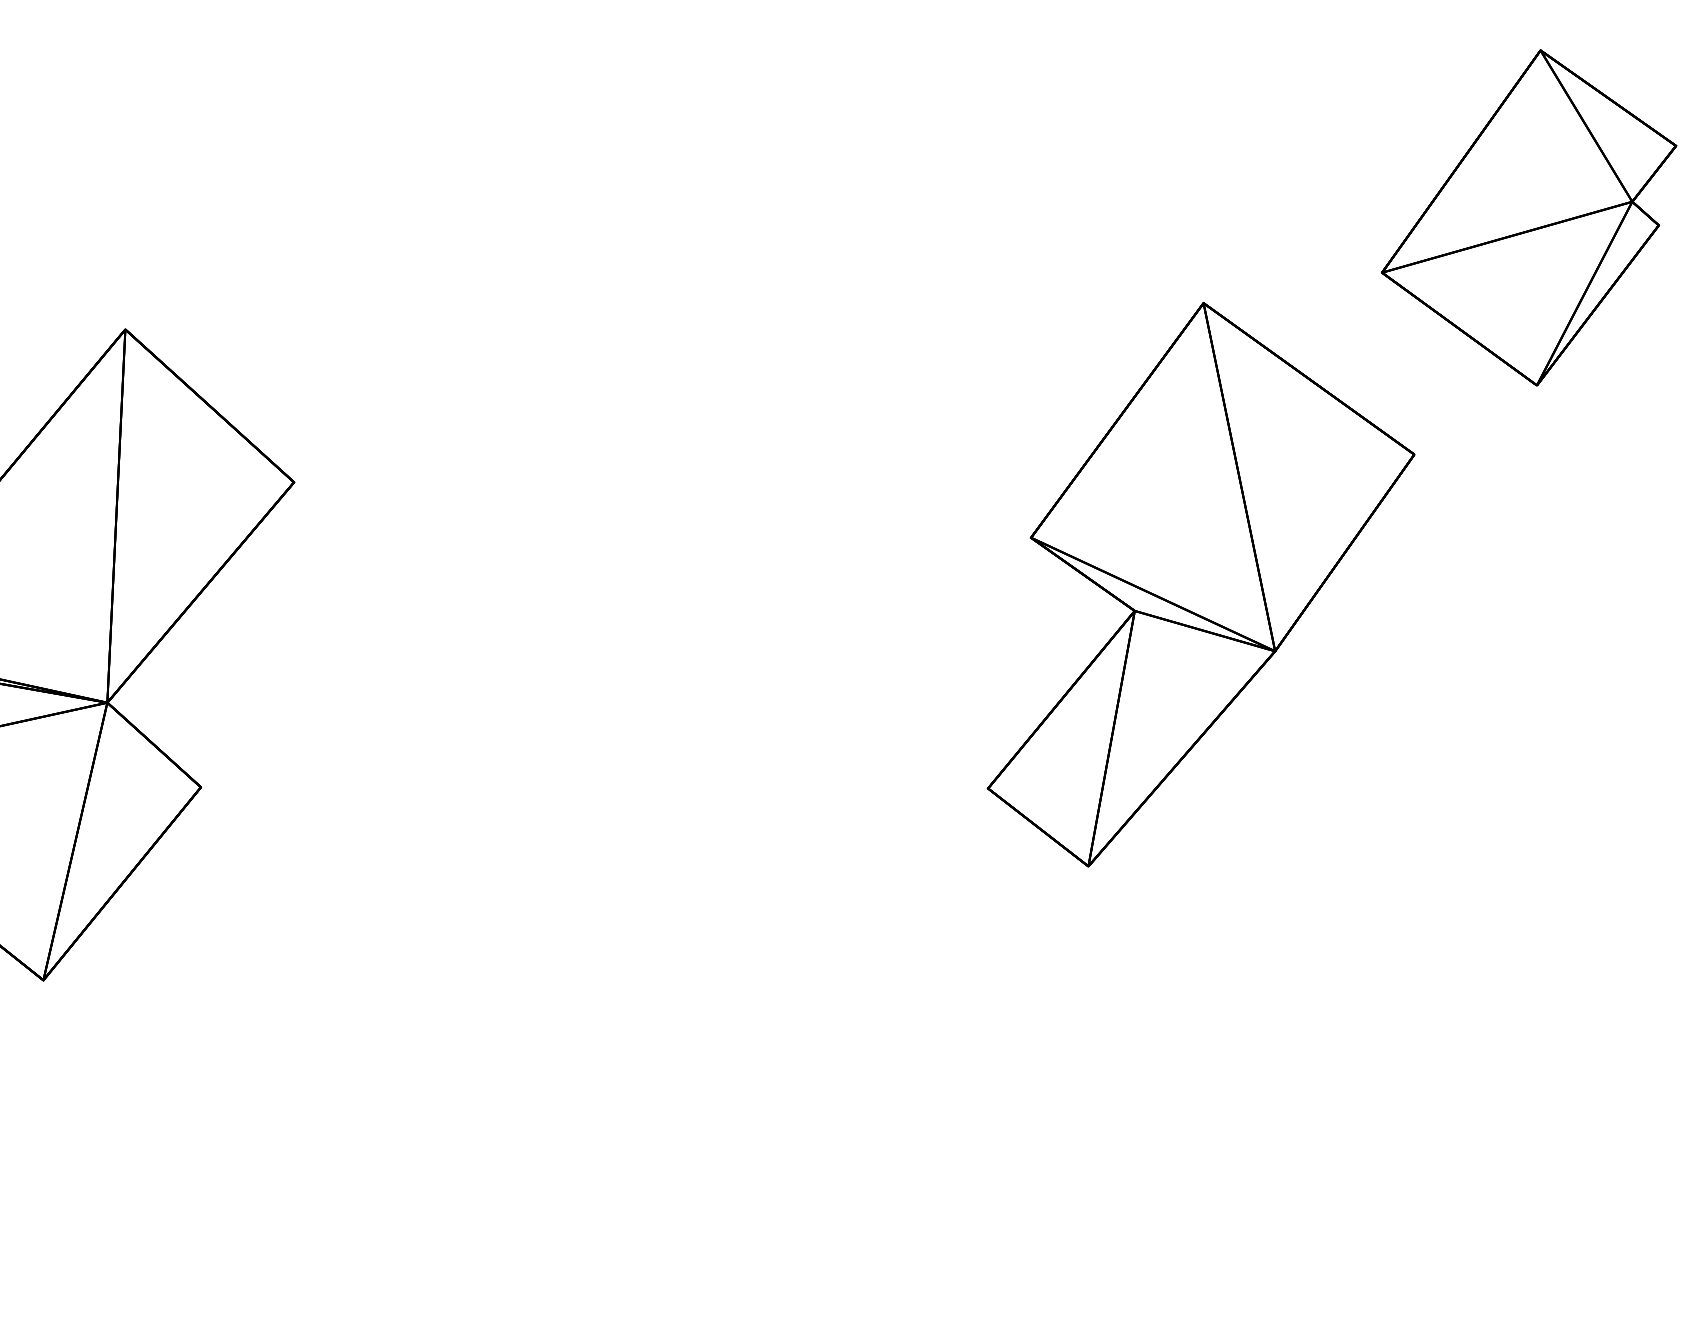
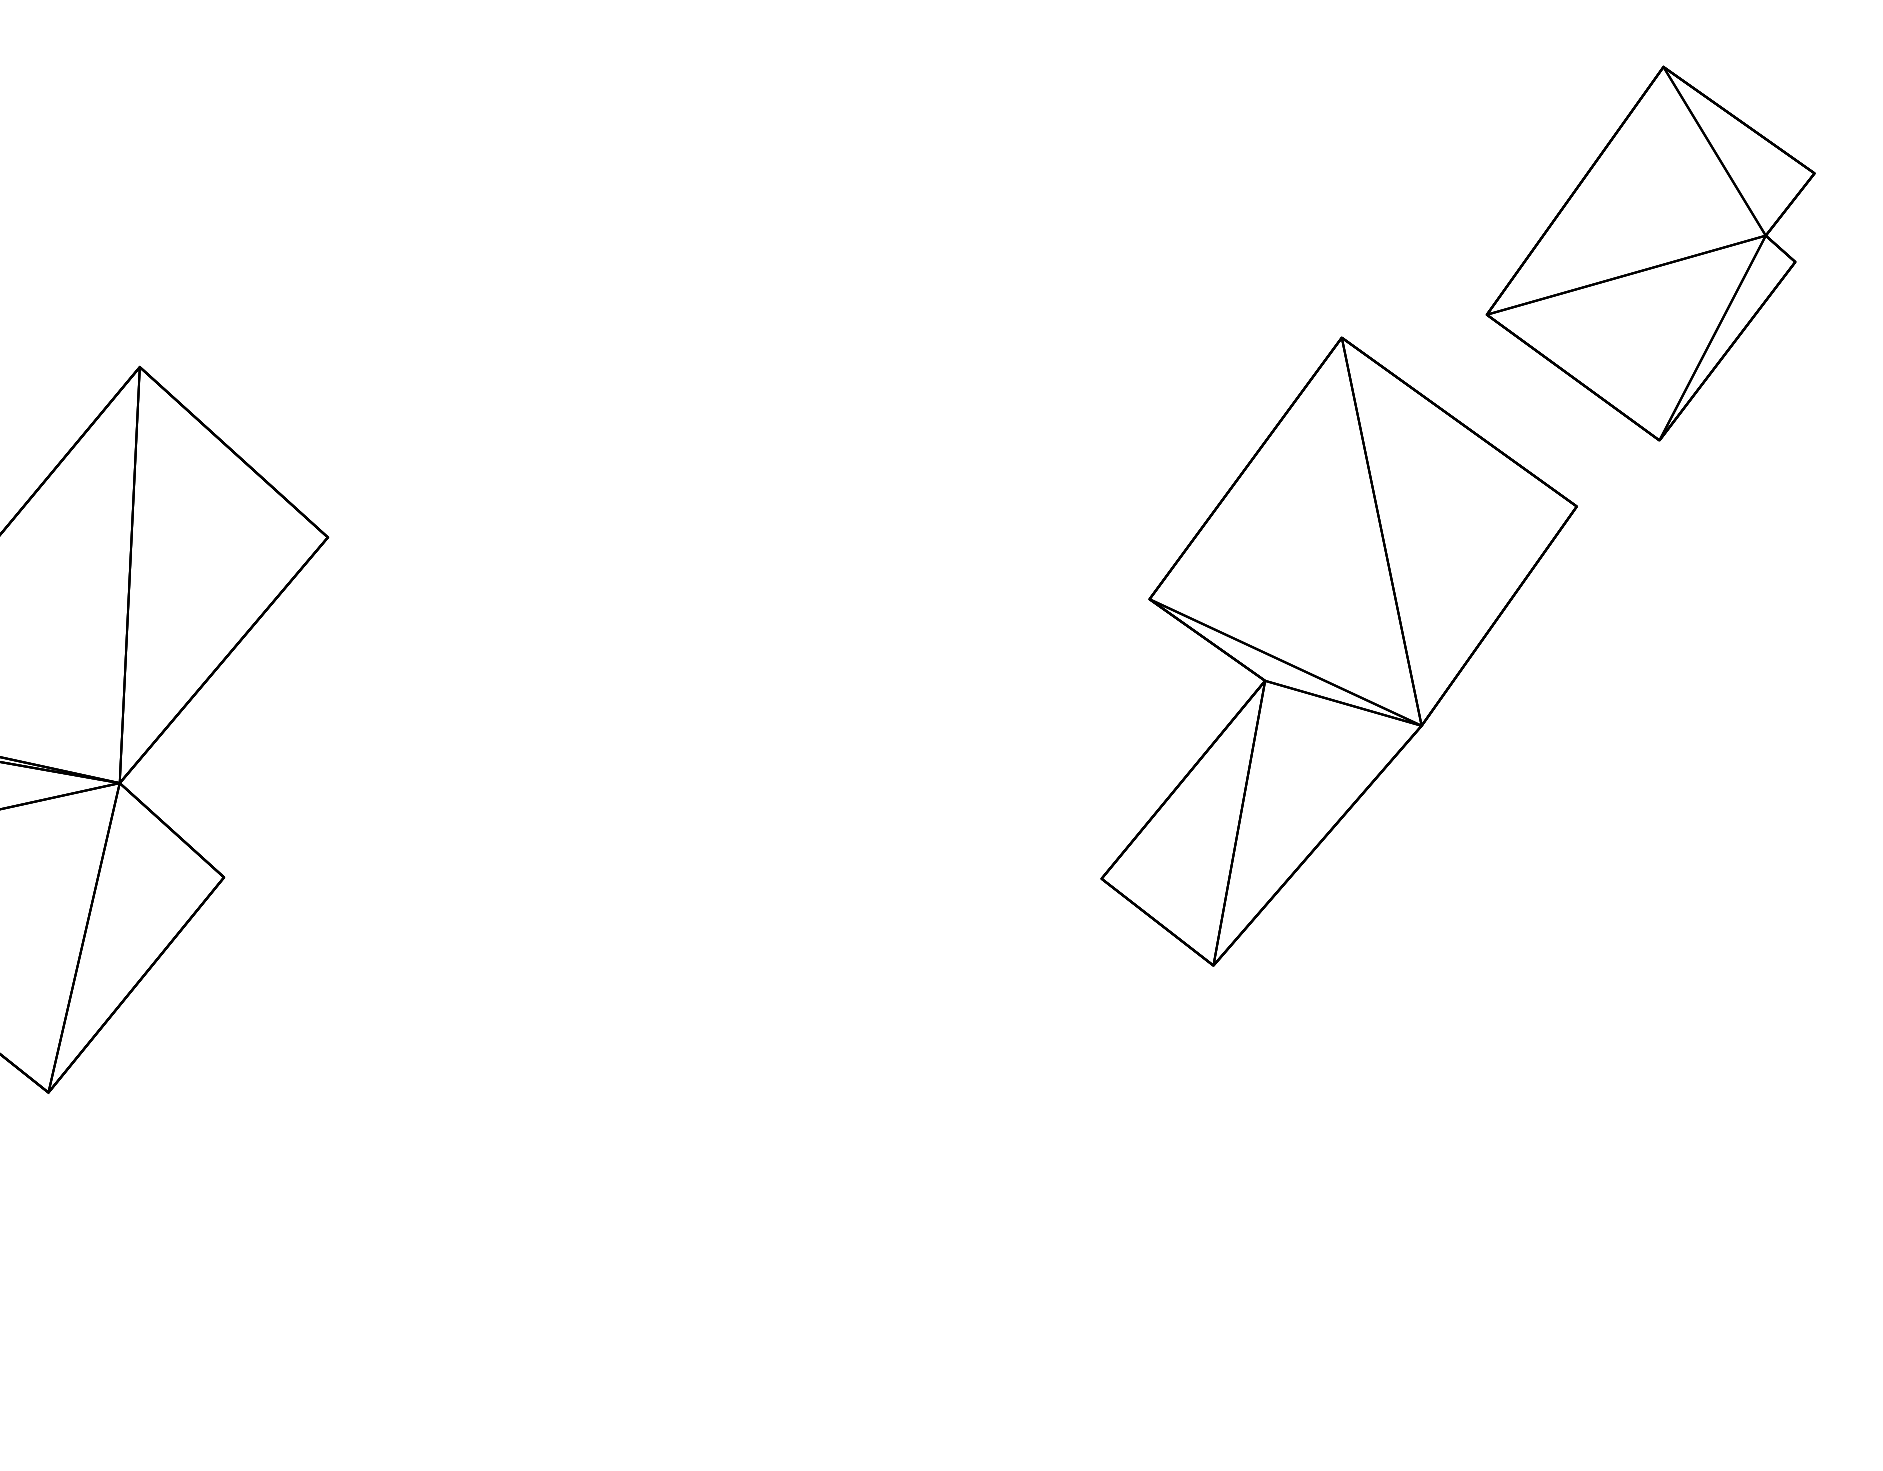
part: (1528, 217) -> (1650, 253), moved

